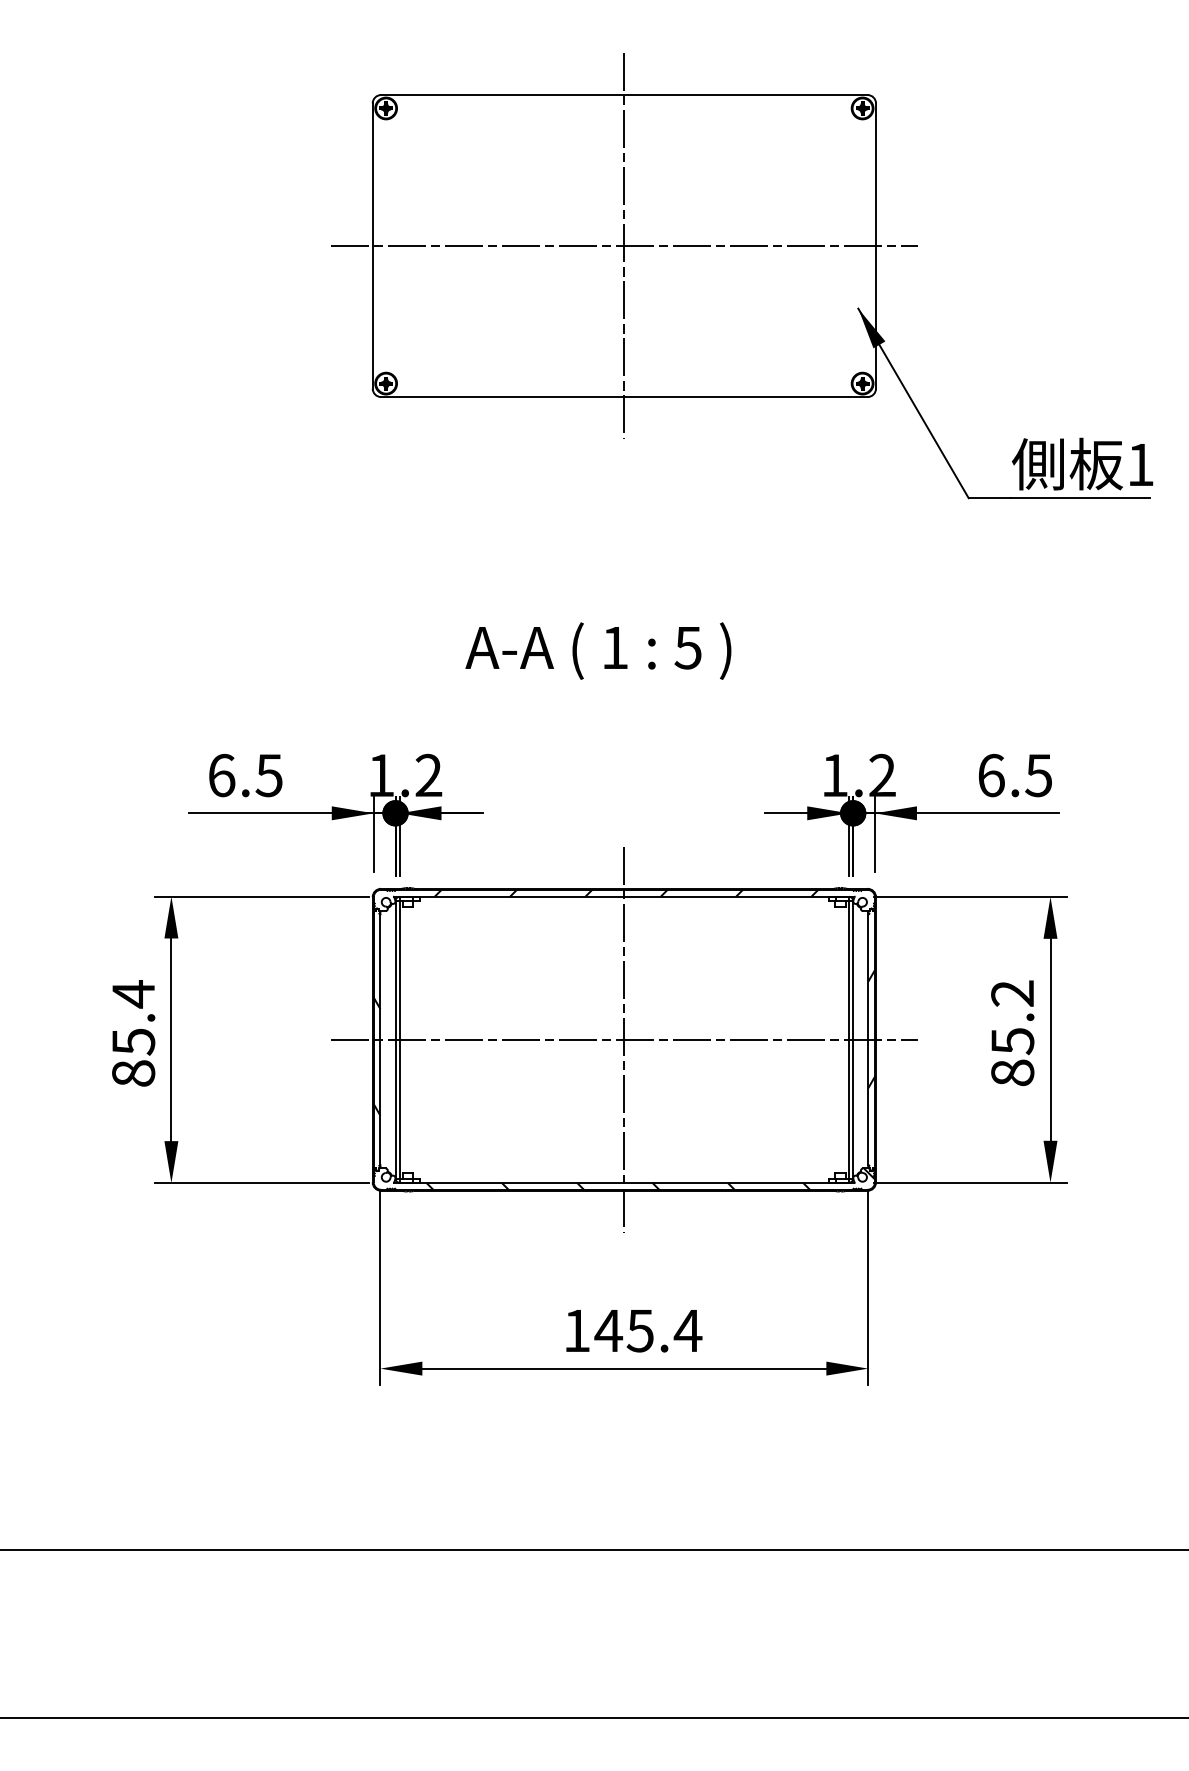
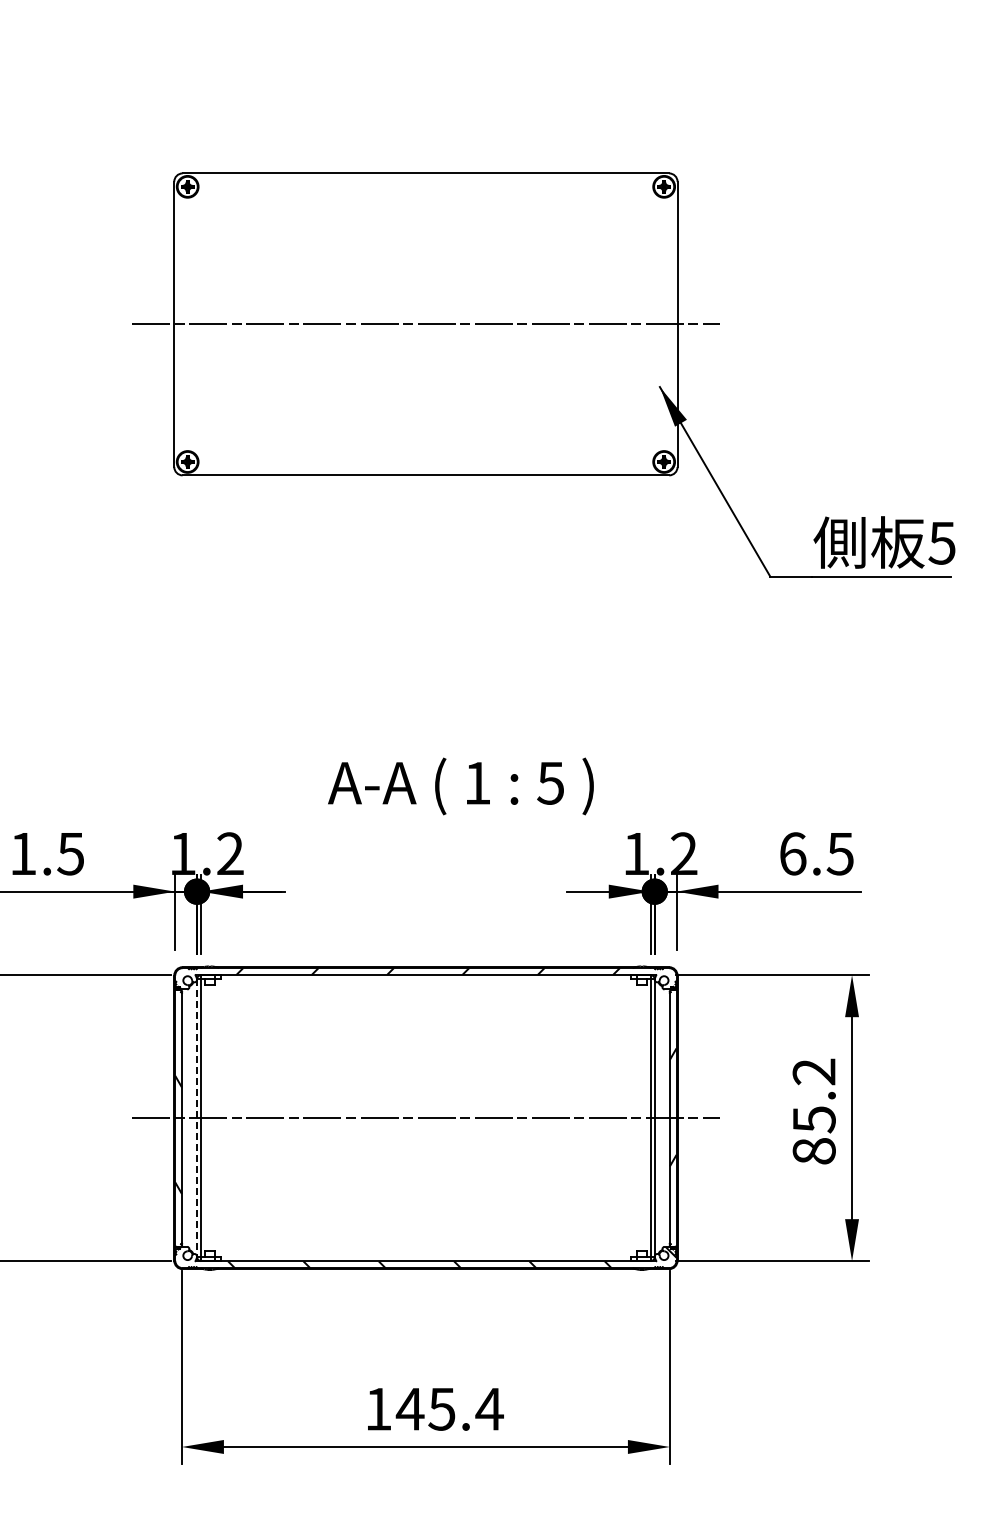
line: (624, 245) -> (426, 323), removed
text: (1140, 465) -> (942, 543), 1 -> 5
text: (598, 650) -> (461, 785), moved
text: (222, 775) -> (24, 853), 6.5 -> 1.5
line: (395, 1039) -> (197, 1117), solid -> dashed
line: (624, 1039) -> (426, 1117), removed

